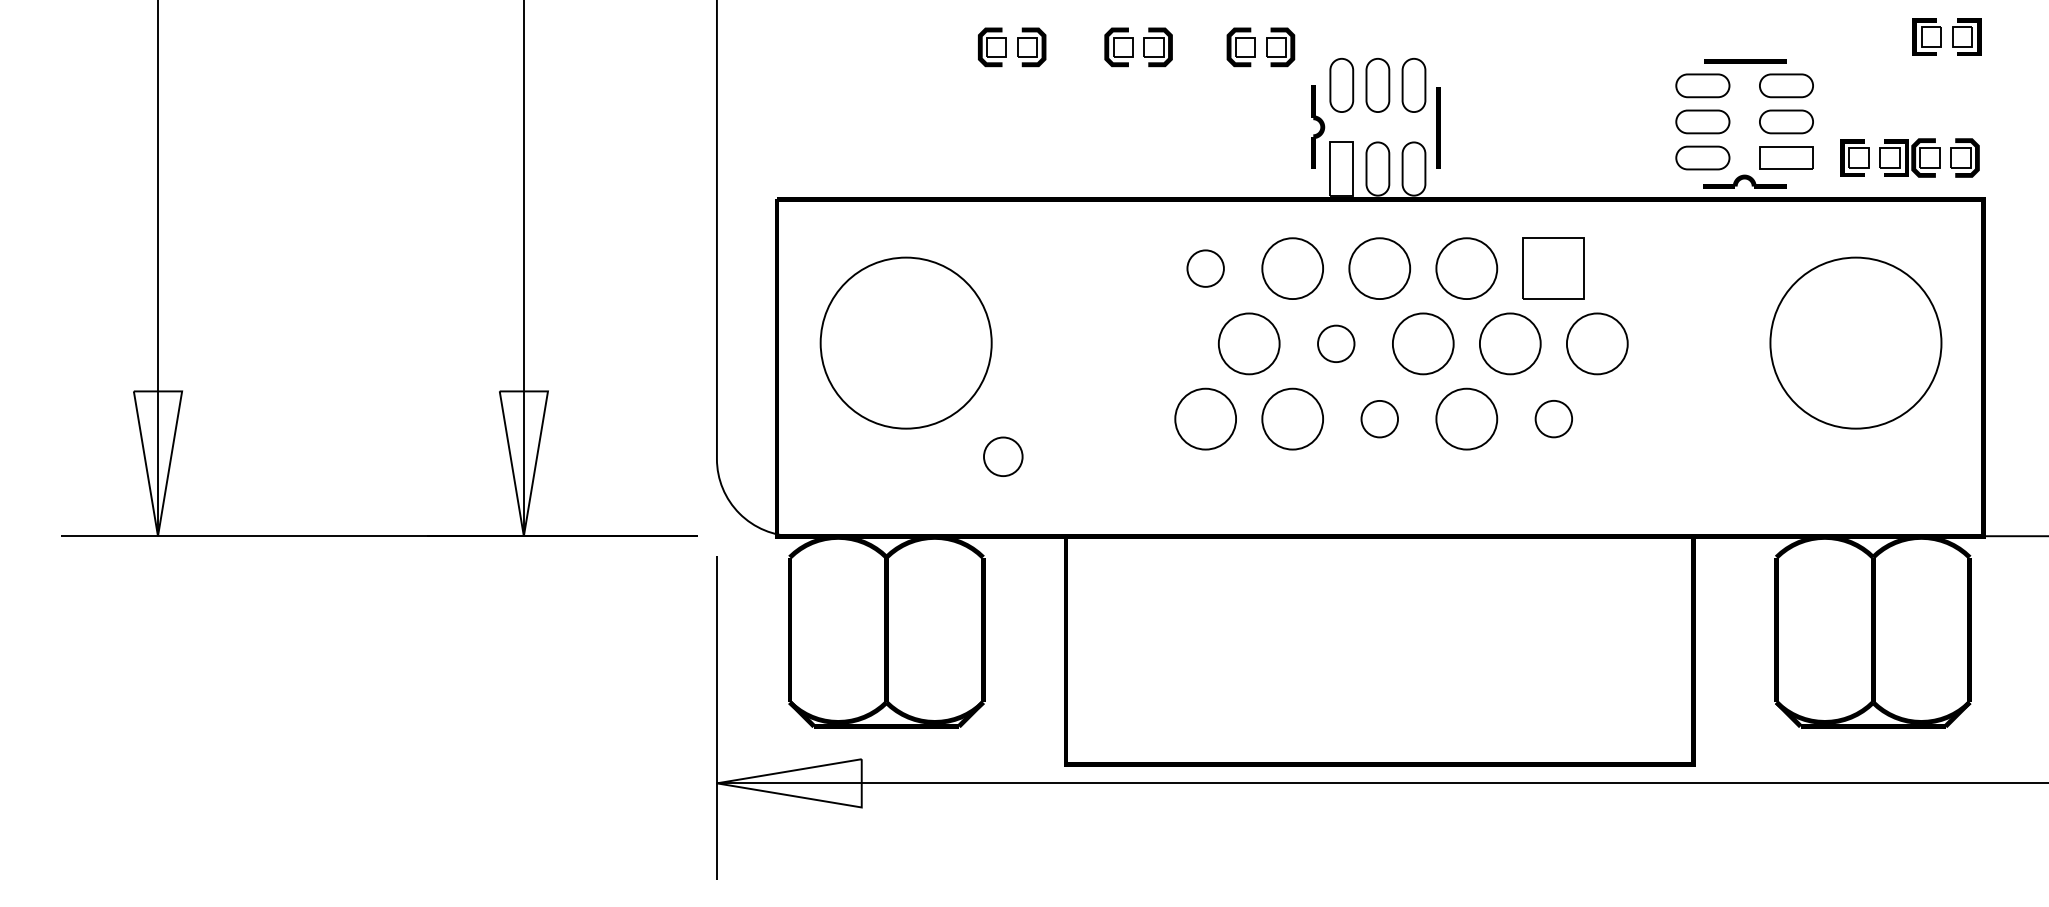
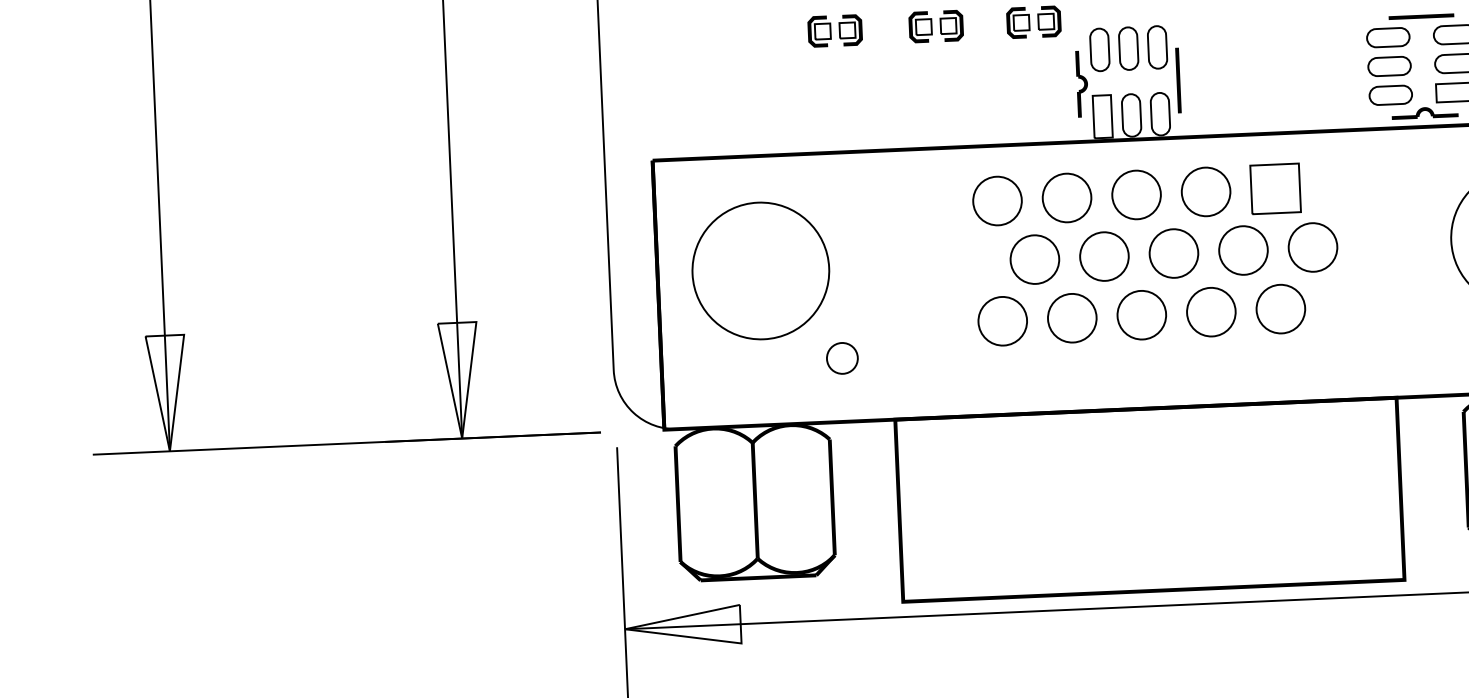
circle: (1205, 268) -> (997, 200), size x1.67
circle: (1335, 343) -> (1103, 256), size x1.67
circle: (1379, 418) -> (1141, 314), size x1.67
circle: (1553, 418) -> (1280, 308), size x1.67

